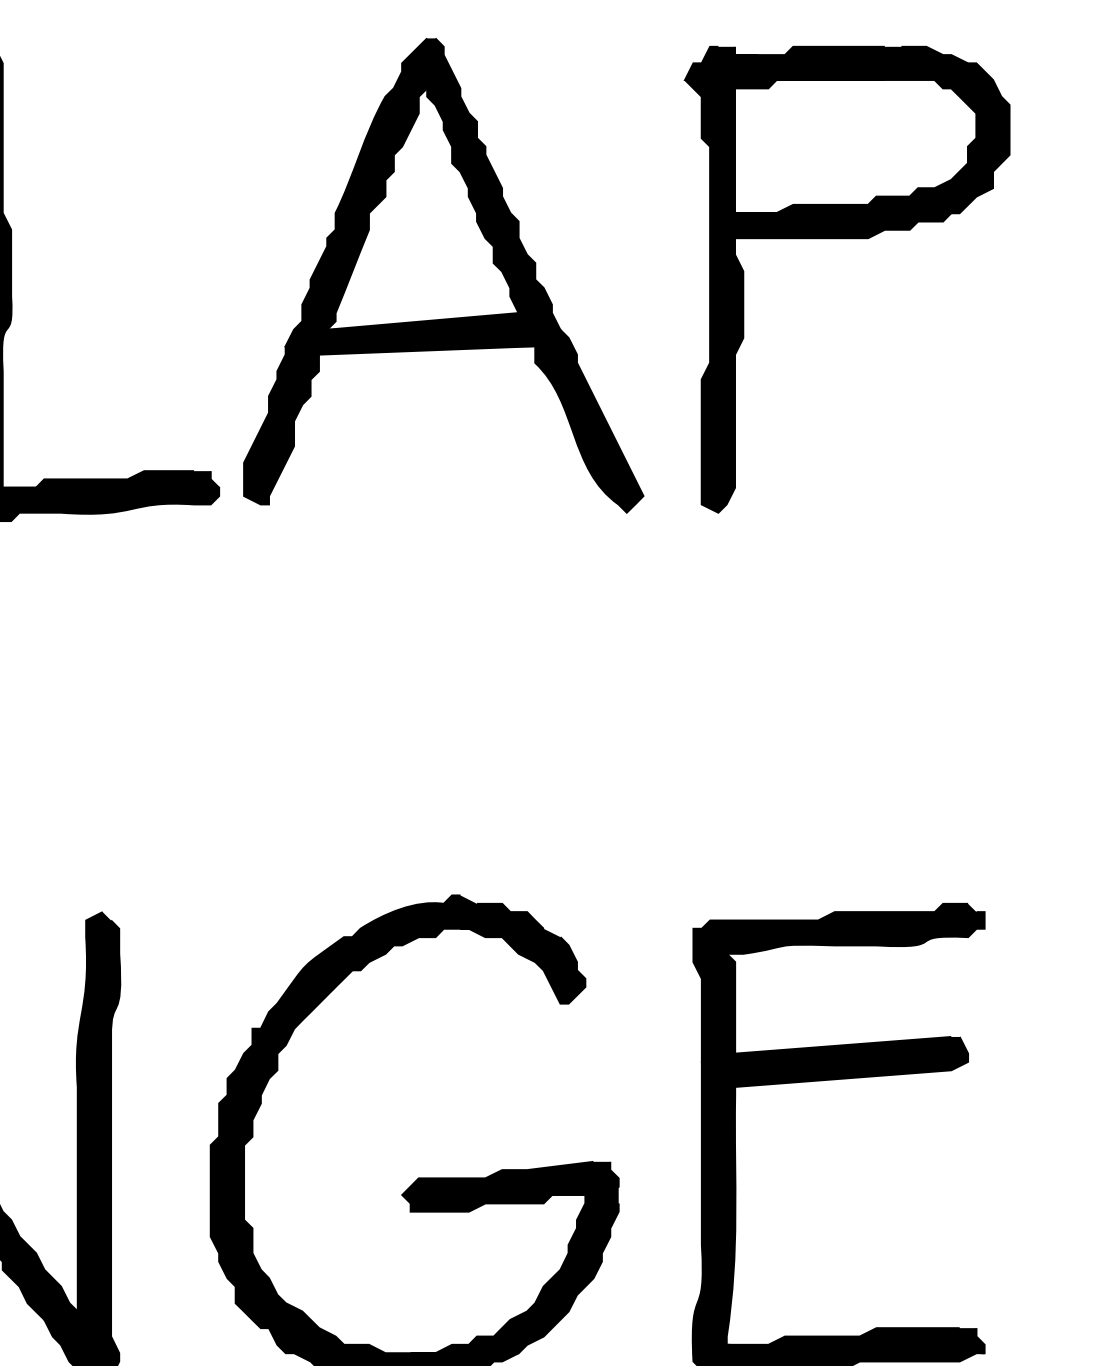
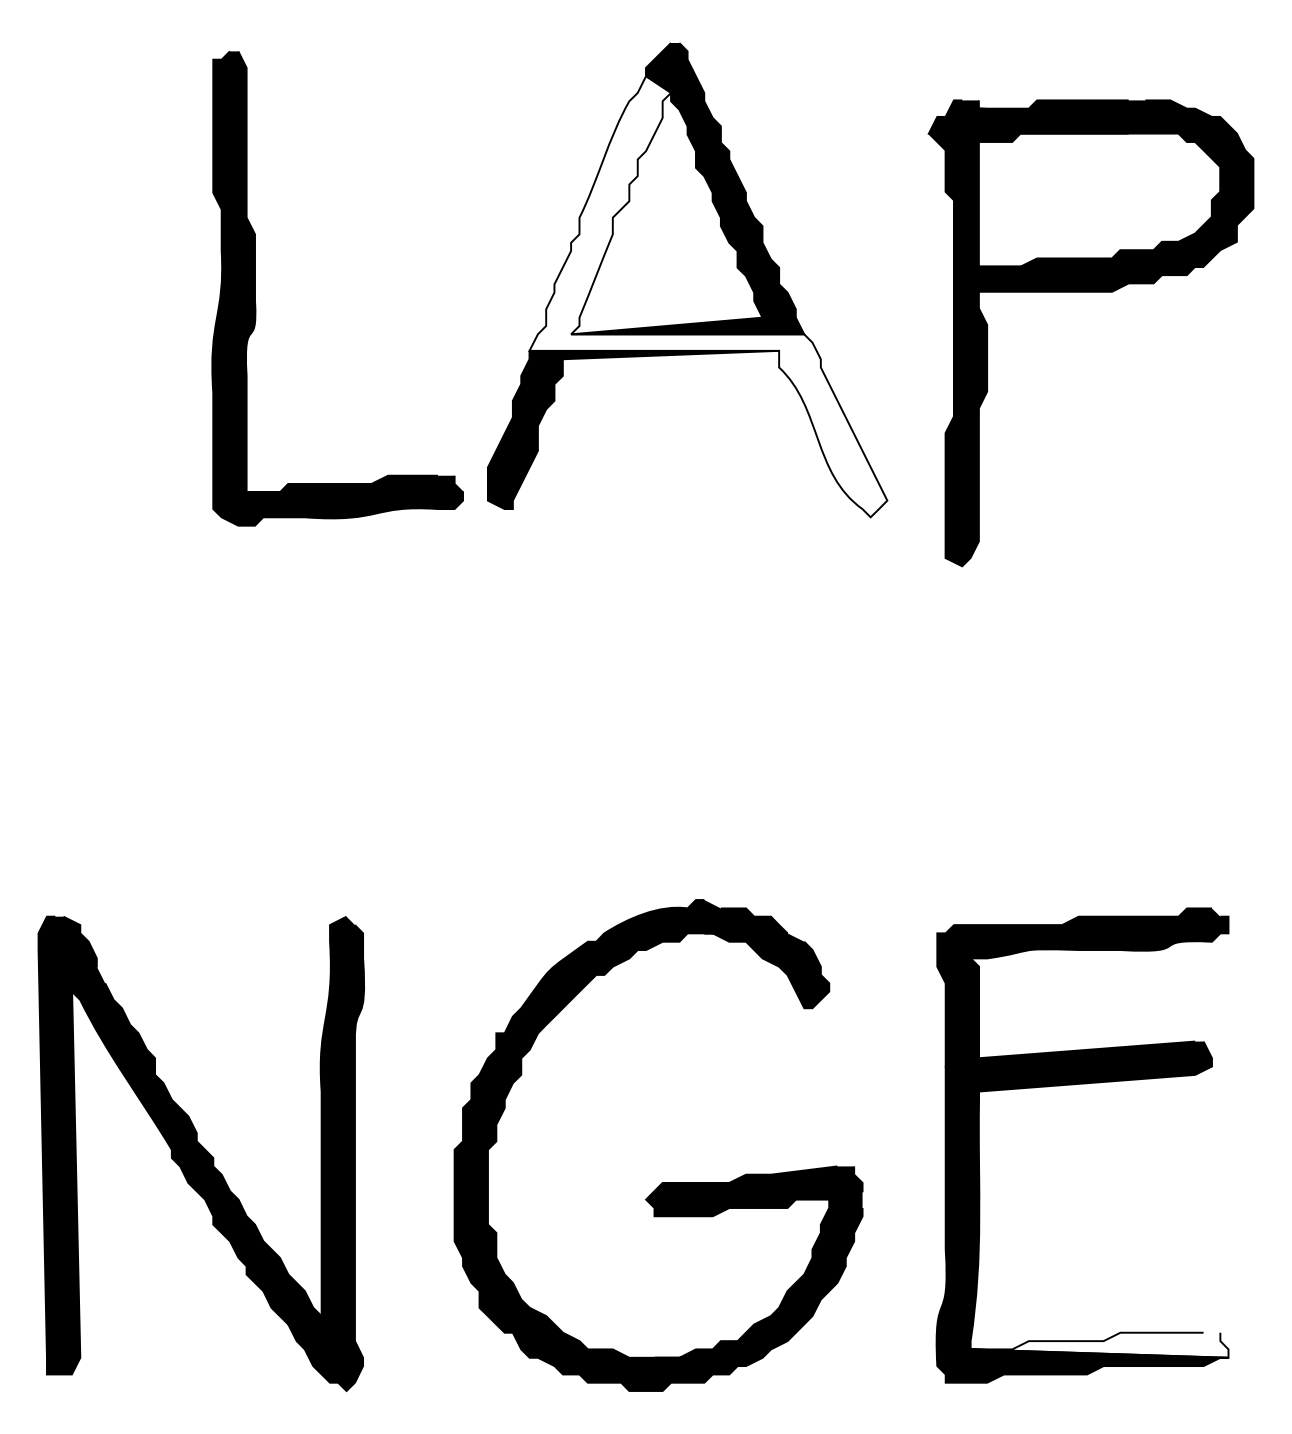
part: (846, 238) -> (1090, 292), moved
fill: (464, 291) -> (708, 296), removed
fill: (855, 1339) -> (1099, 1344), removed

